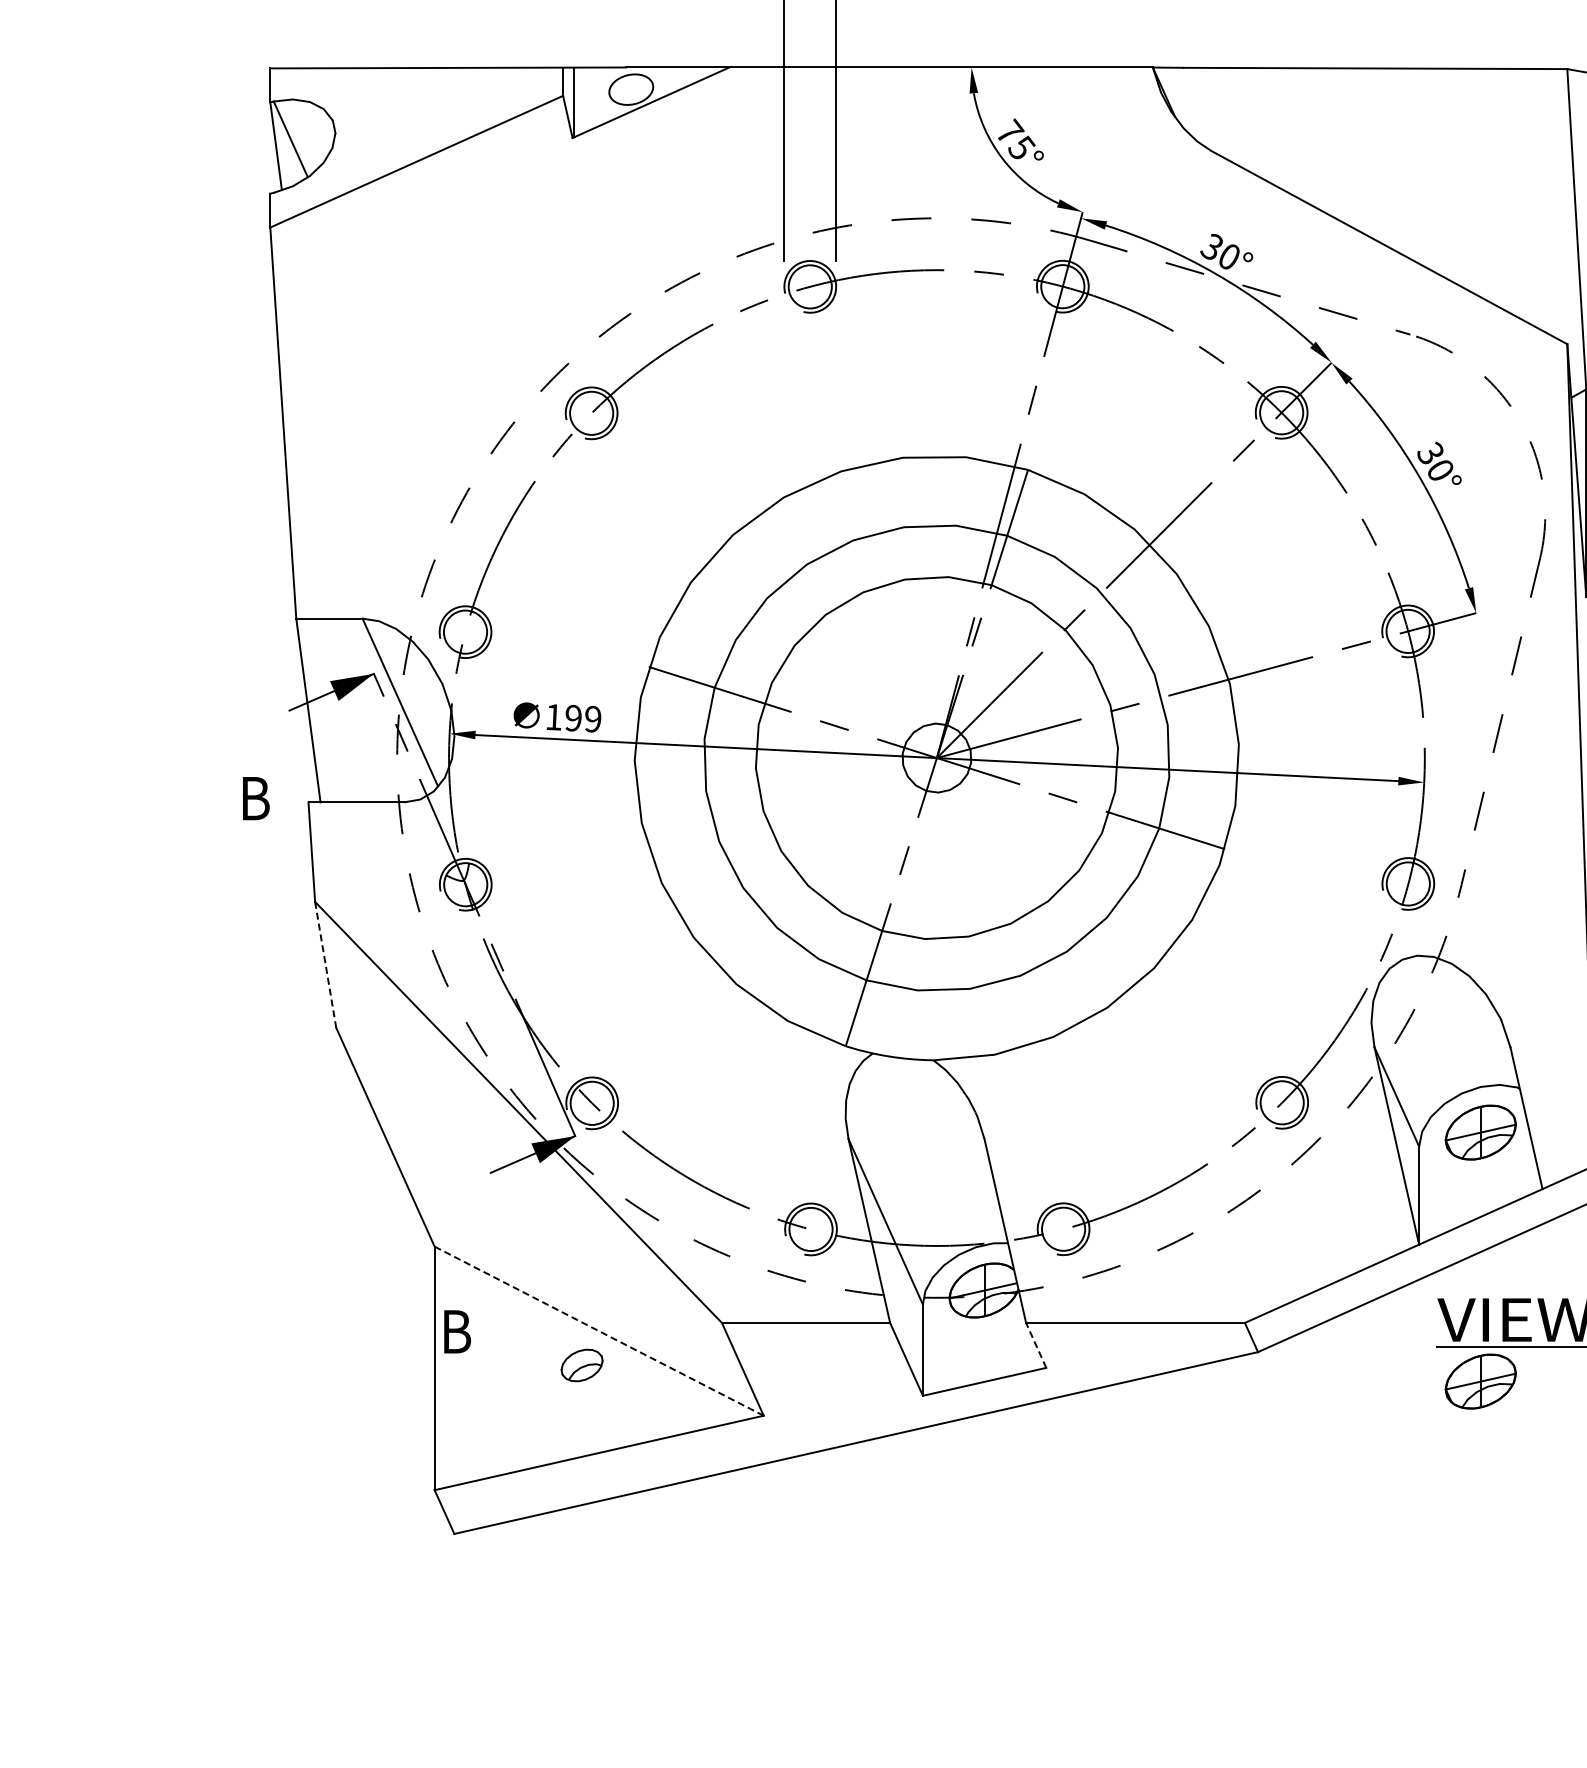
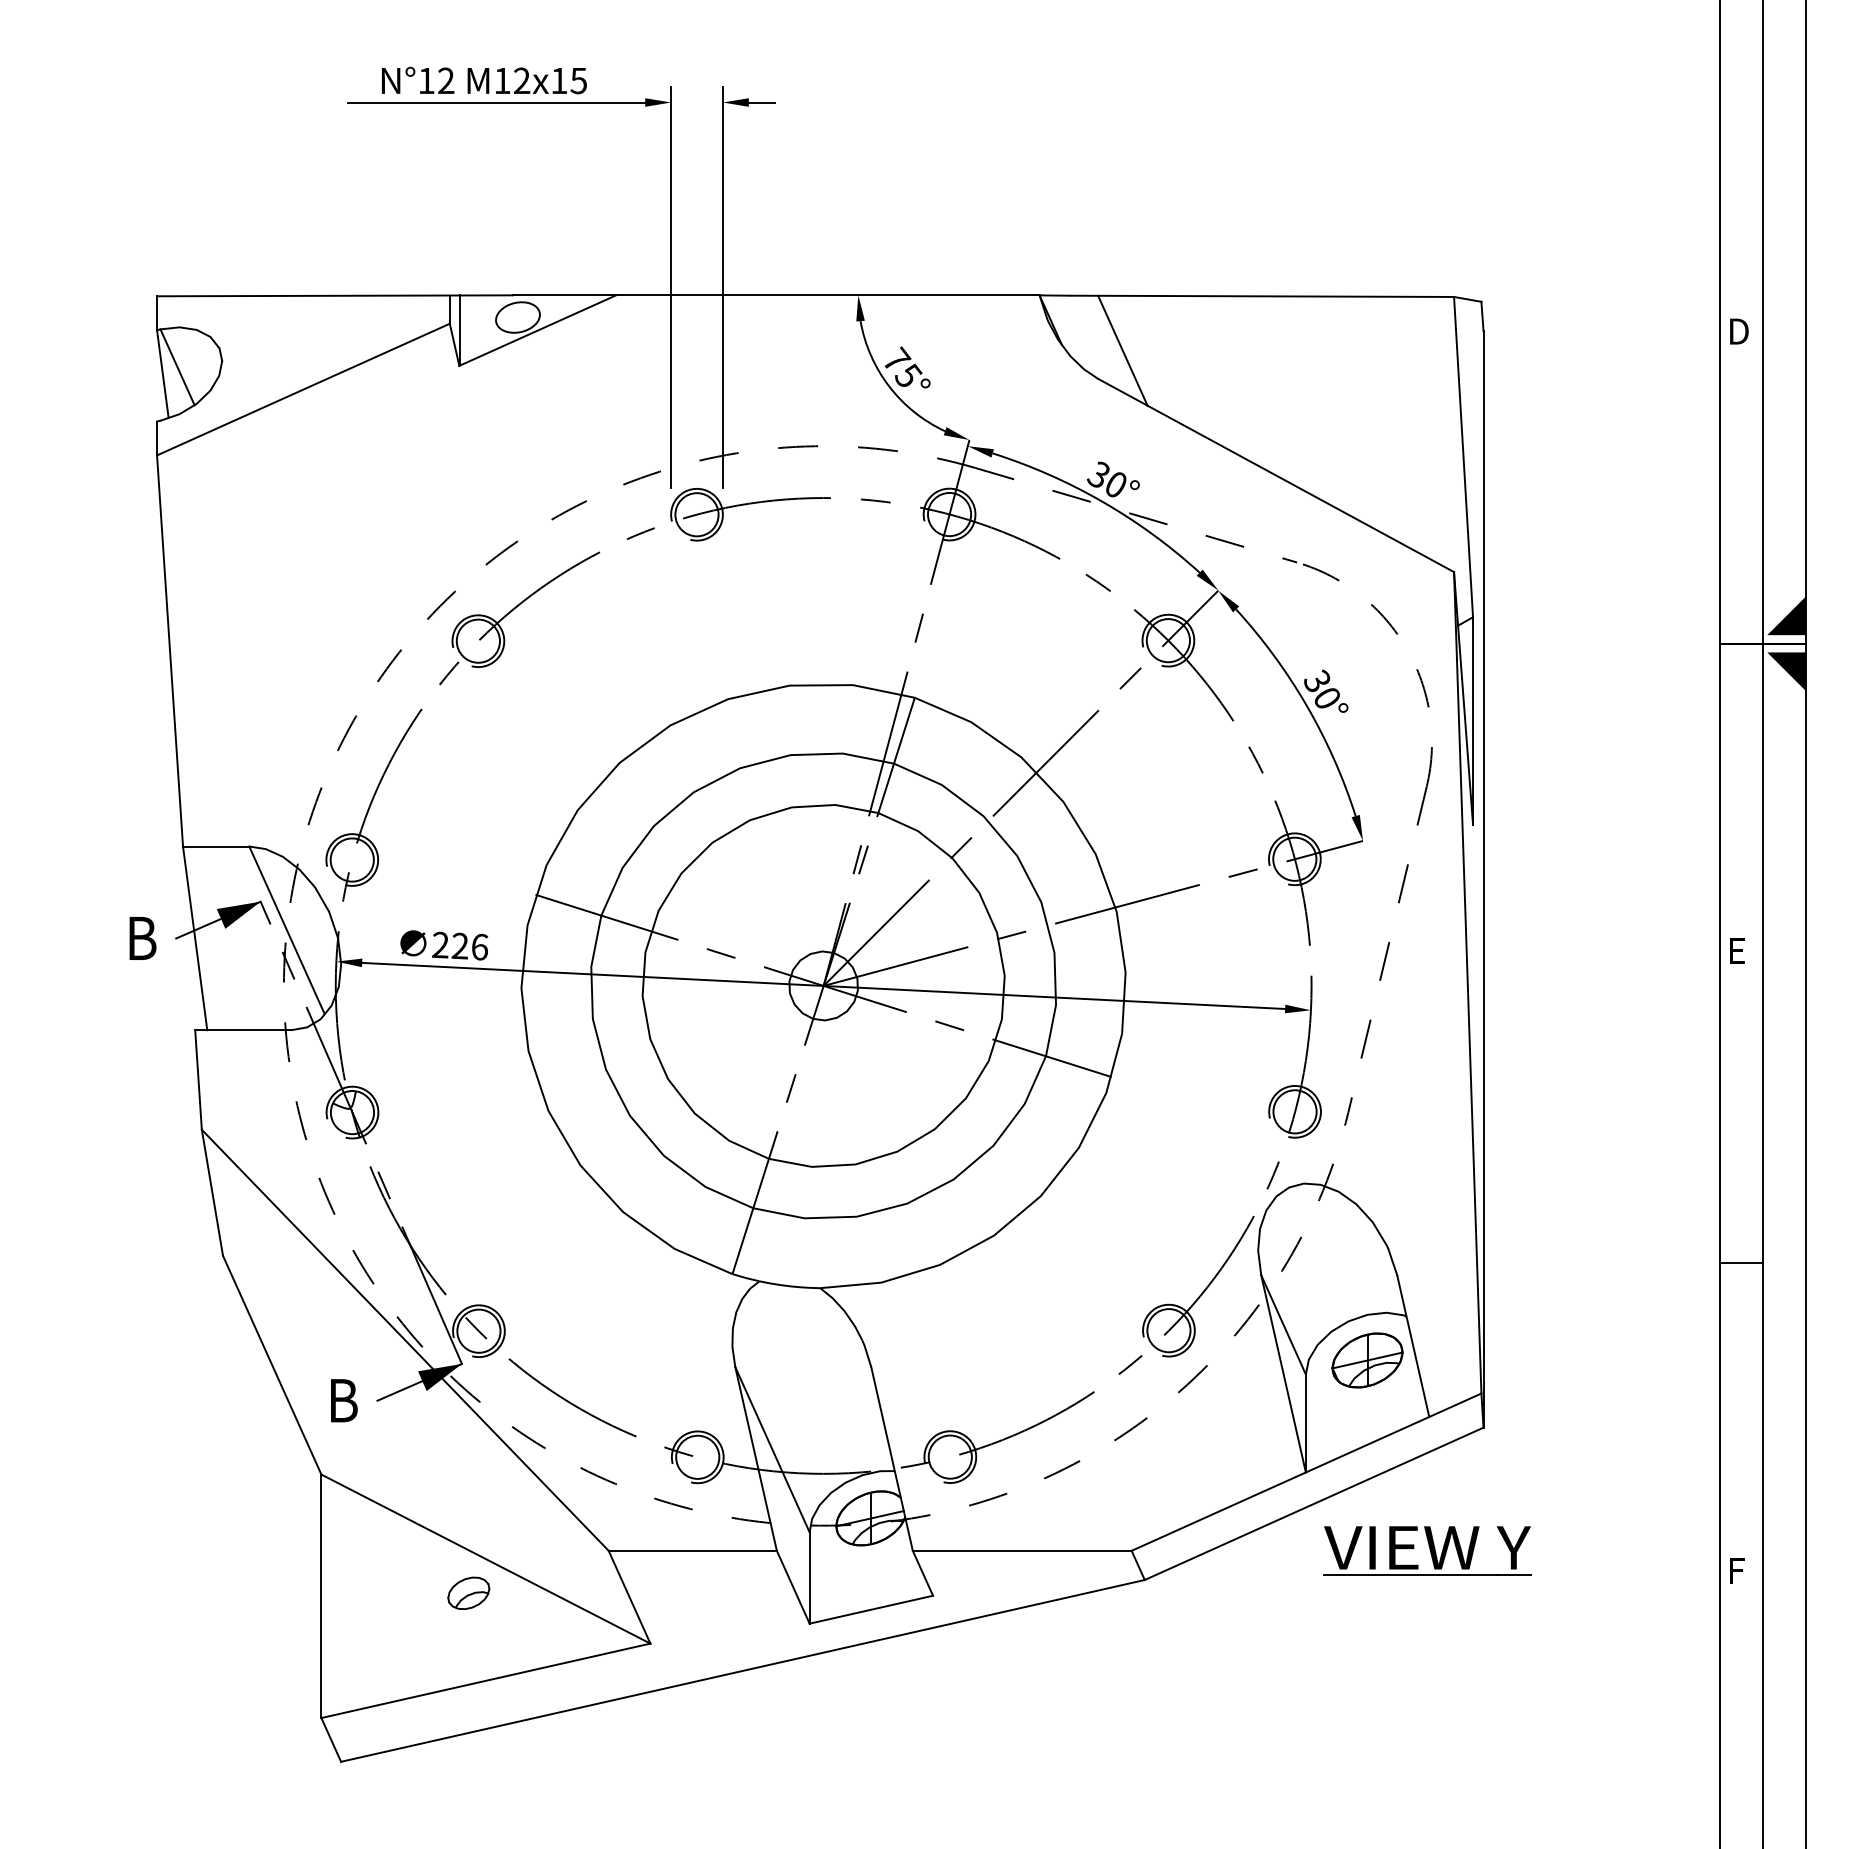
line: (1235, 122) -> (1122, 350), added
text: (573, 717) -> (460, 945), 199 -> 226
text: (255, 798) -> (142, 938), moved
line: (325, 964) -> (212, 1192), dashed -> solid
text: (457, 1331) -> (344, 1400), moved
line: (598, 1331) -> (485, 1559), dashed -> solid
line: (1035, 1345) -> (922, 1573), dashed -> solid
part: (1480, 1381) -> (1367, 1609), removed

